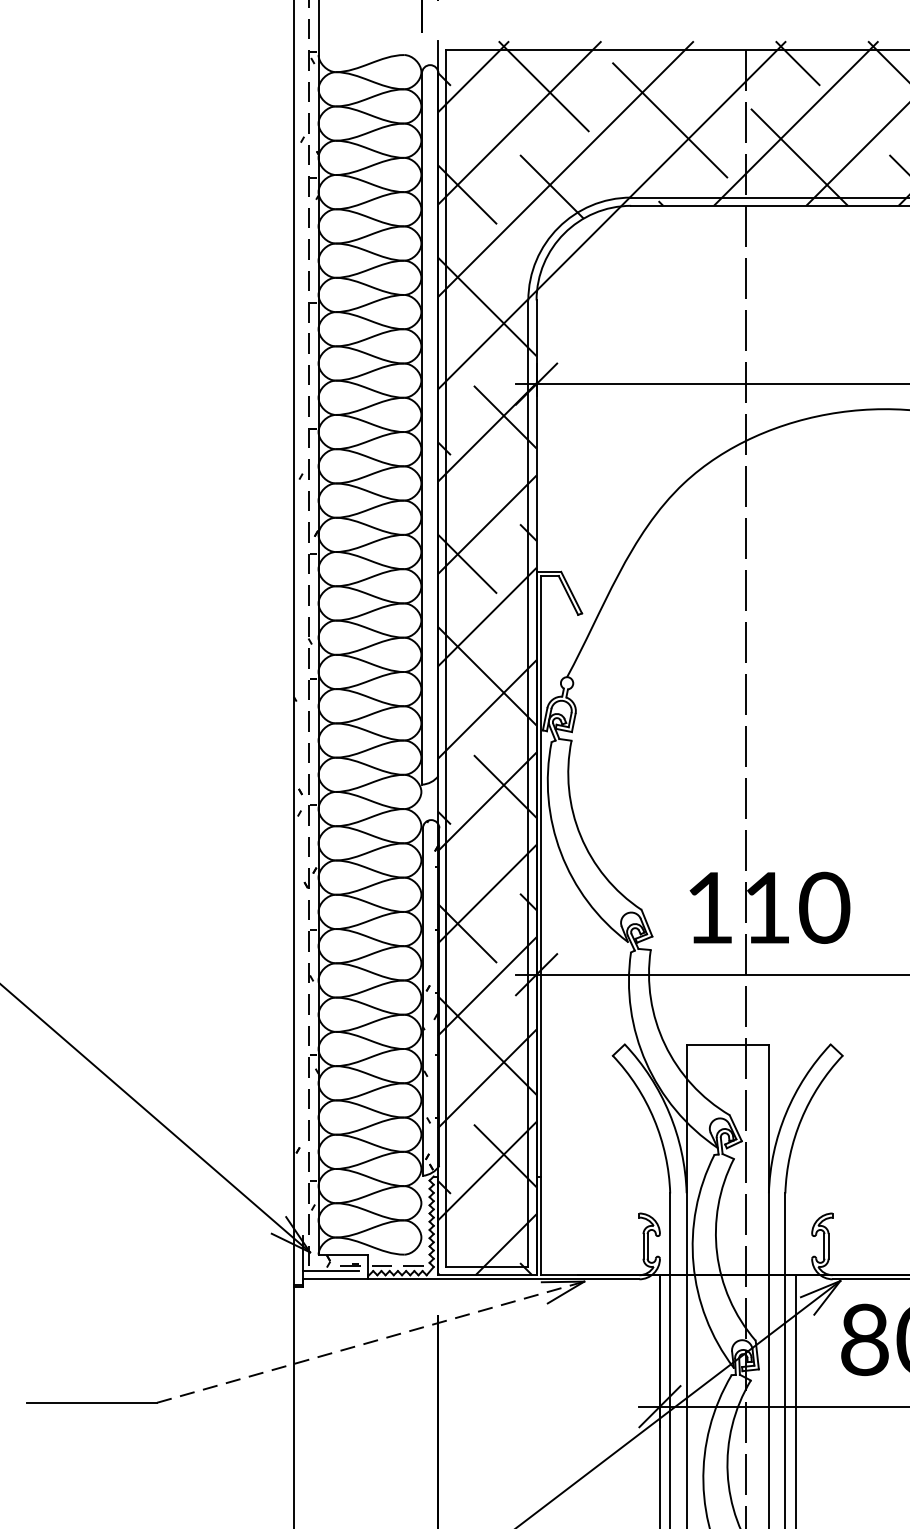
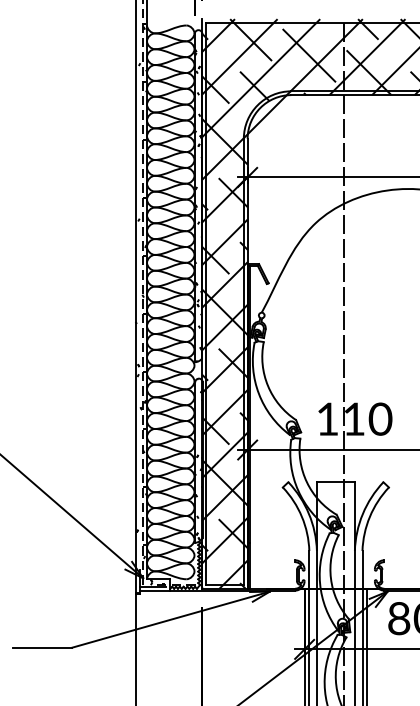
hatch: (430, 444) -> (198, 205), added
line: (371, 1341) -> (171, 619), dashed -> solid

